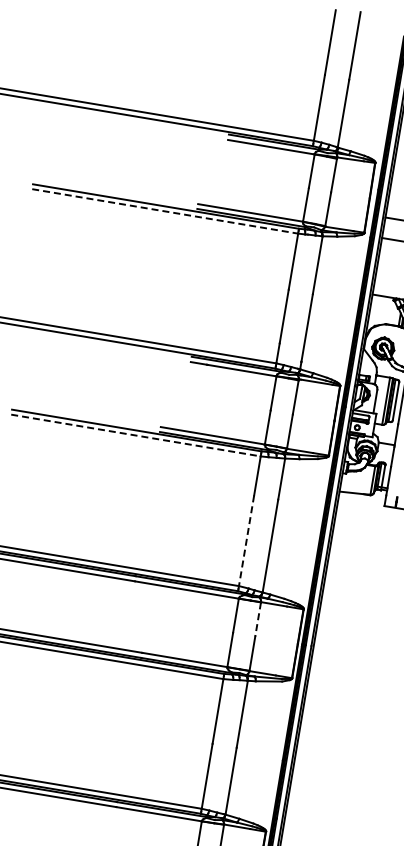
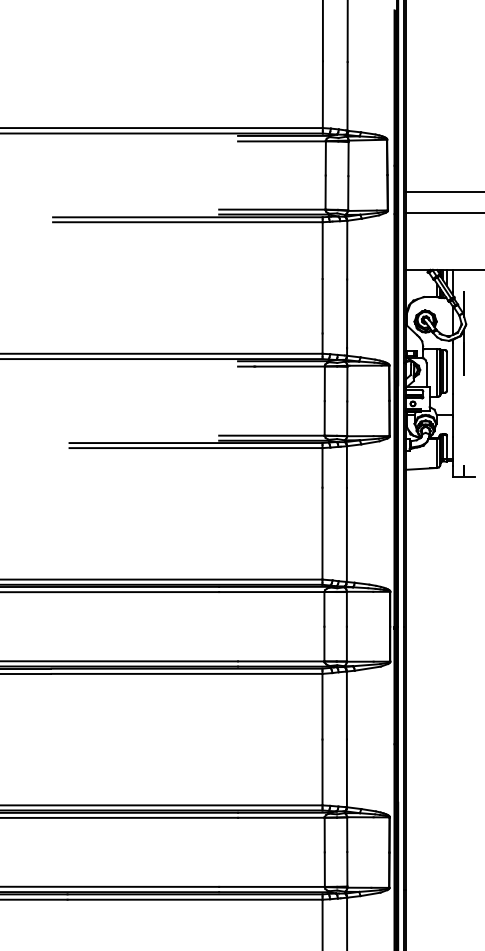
line: (164, 211) -> (187, 222), dashed -> solid
line: (136, 435) -> (196, 448), dashed -> solid
line: (246, 540) -> (322, 533), dashed -> solid
line: (257, 619) -> (346, 609), dashed -> solid

